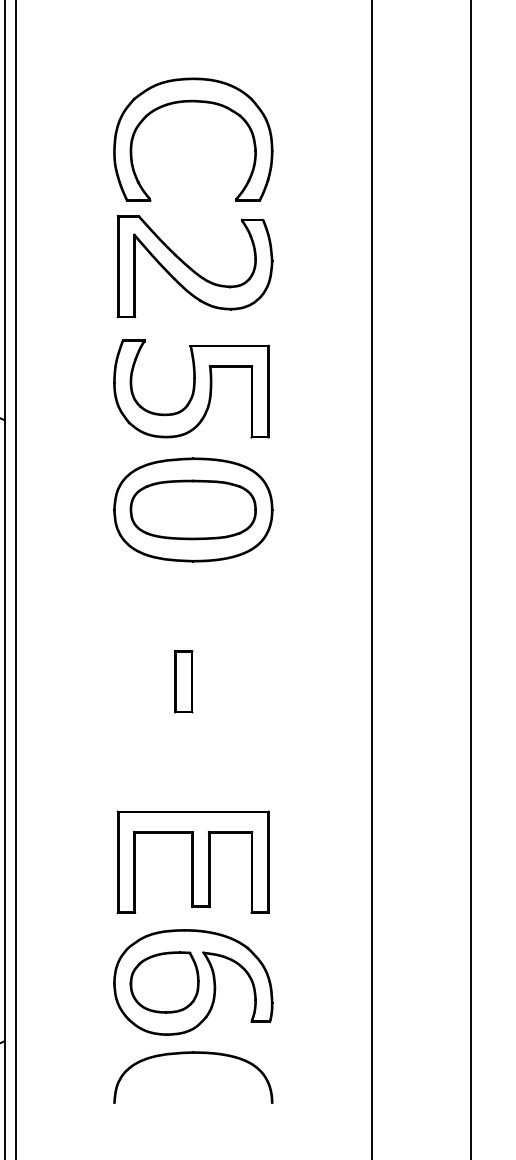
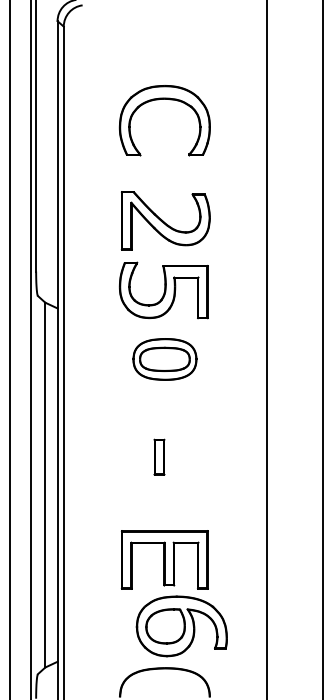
part: (182, 104) -> (158, 100), moved
part: (192, 510) -> (164, 359), size x0.7
part: (192, 982) -> (181, 626), moved

